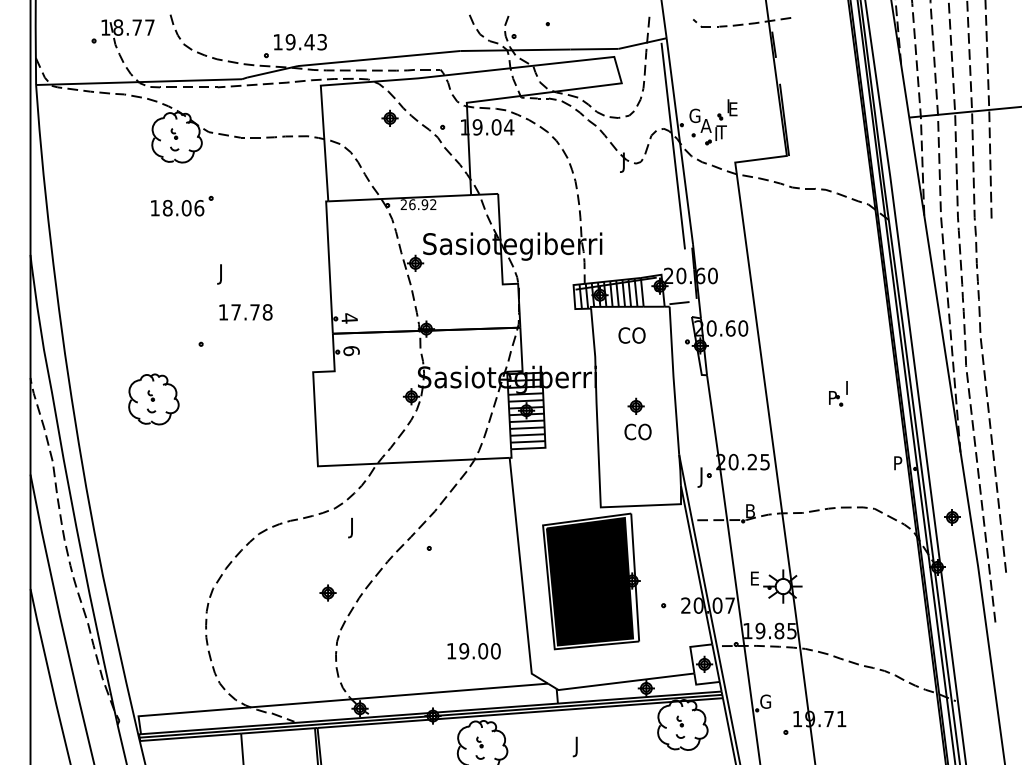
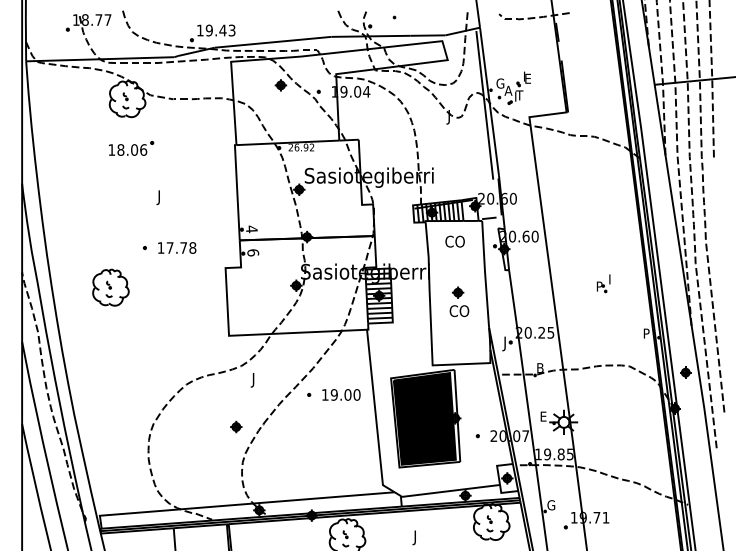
text: (246, 311) -> (177, 247), moved
text: (474, 650) -> (341, 394), moved

